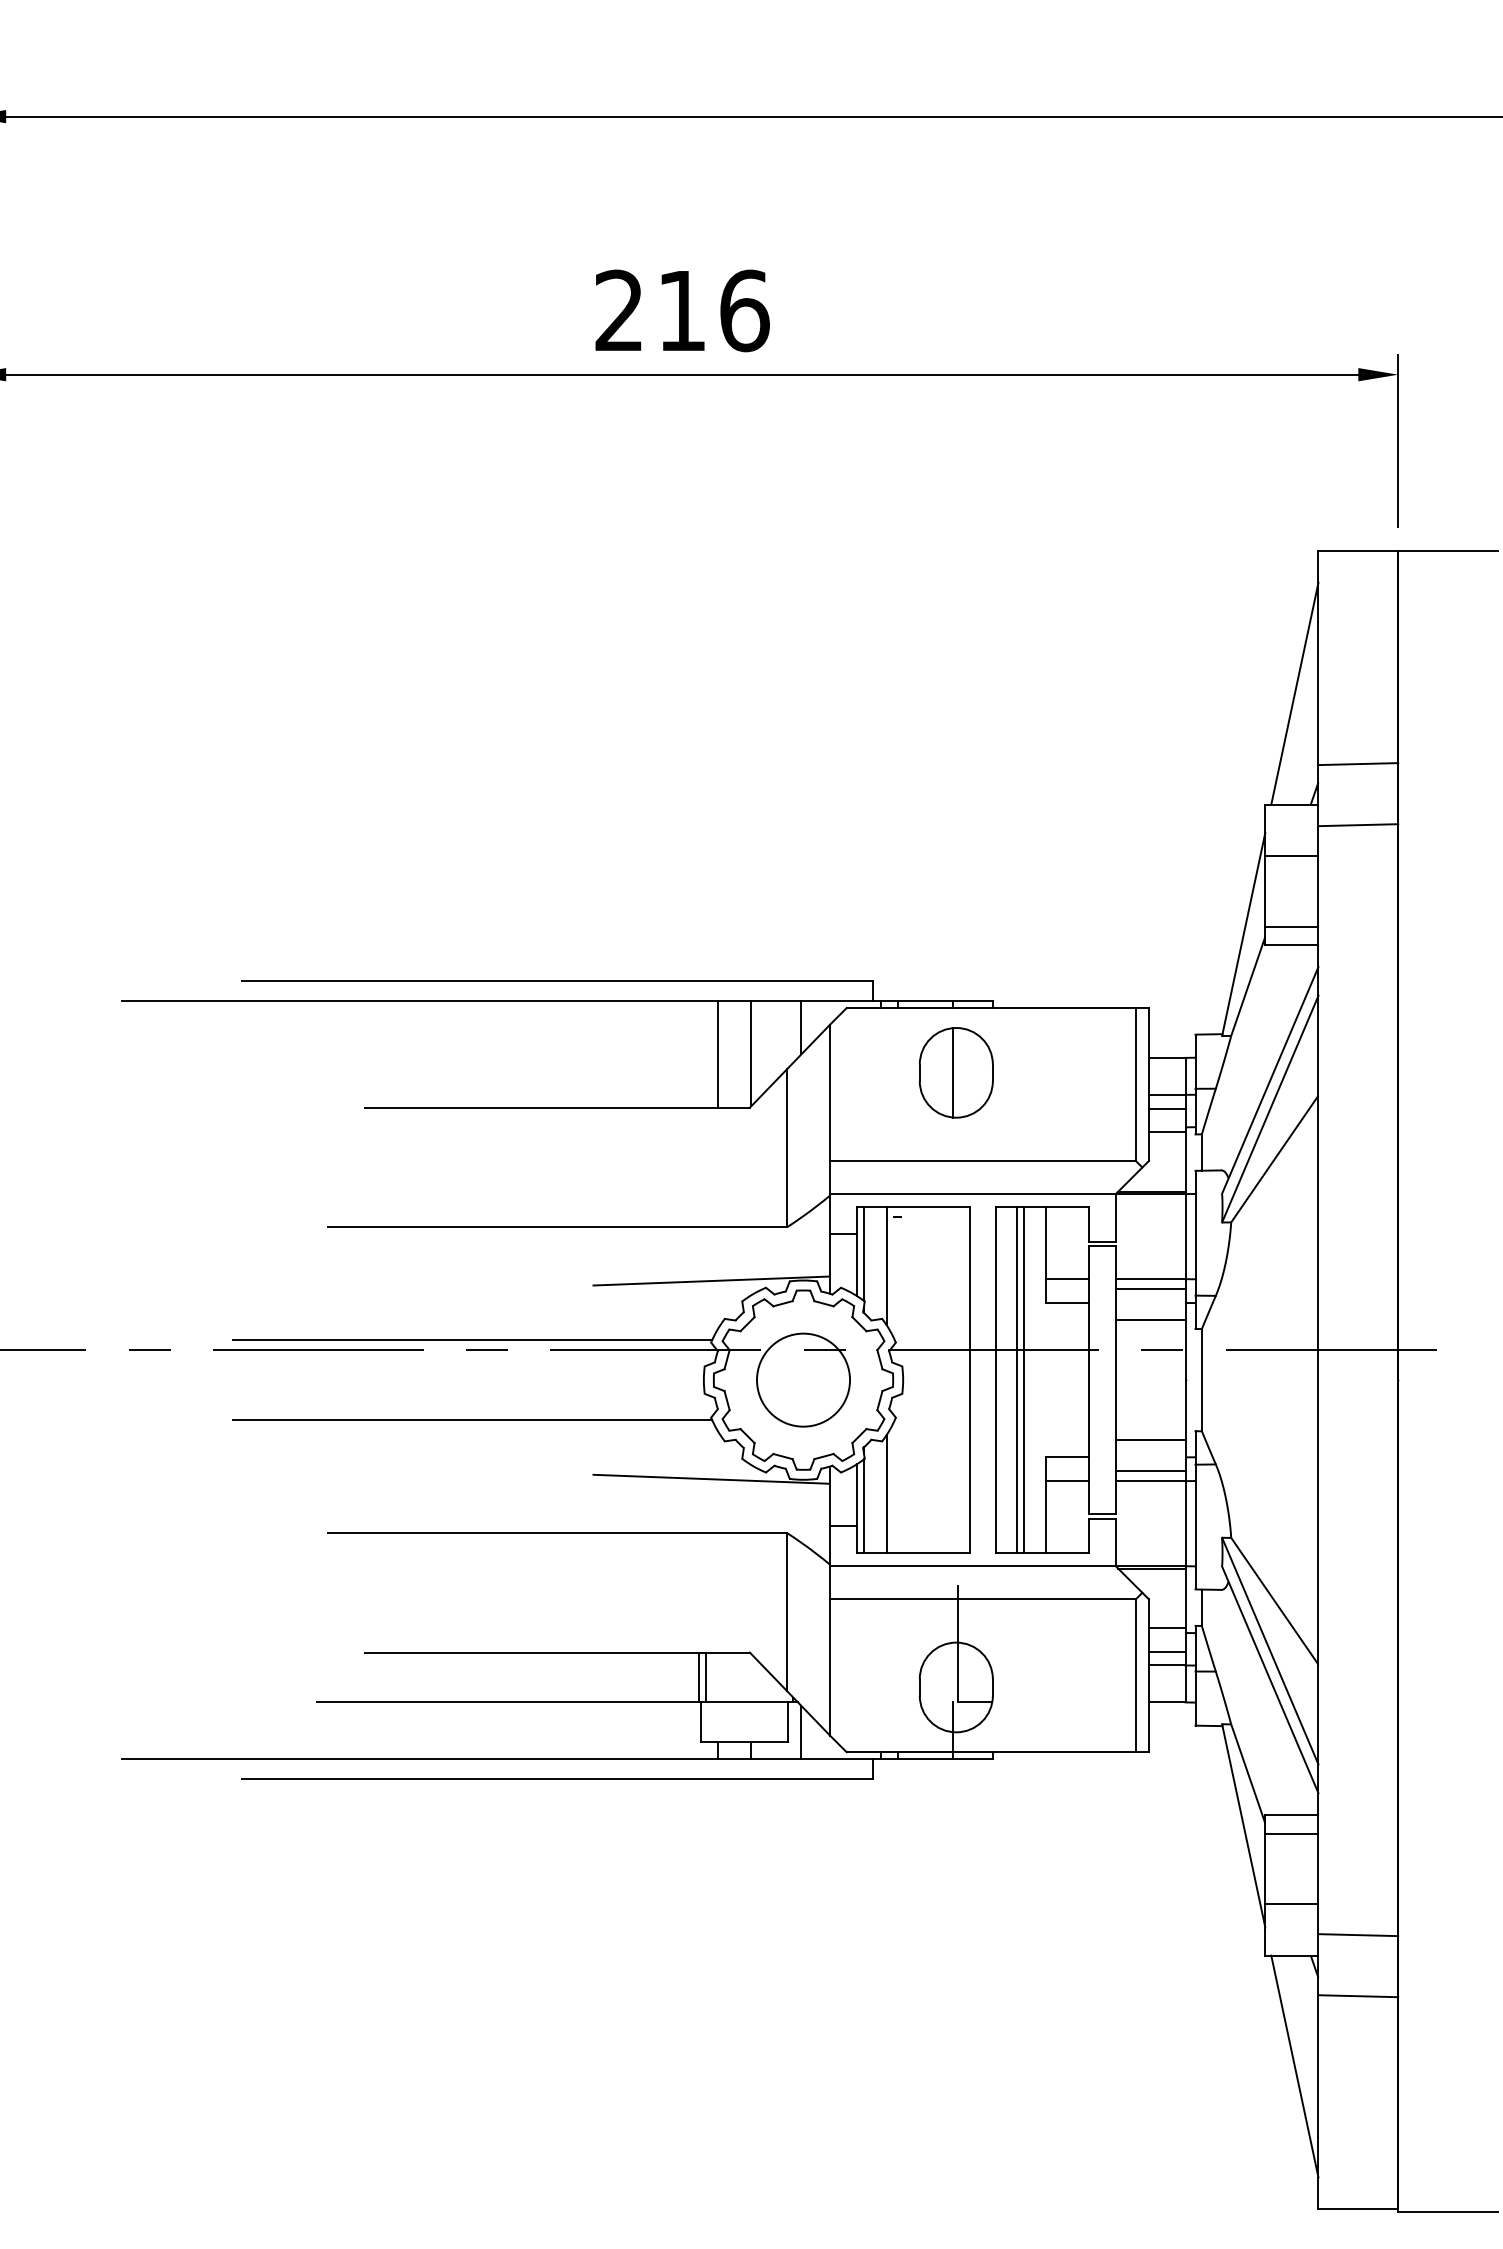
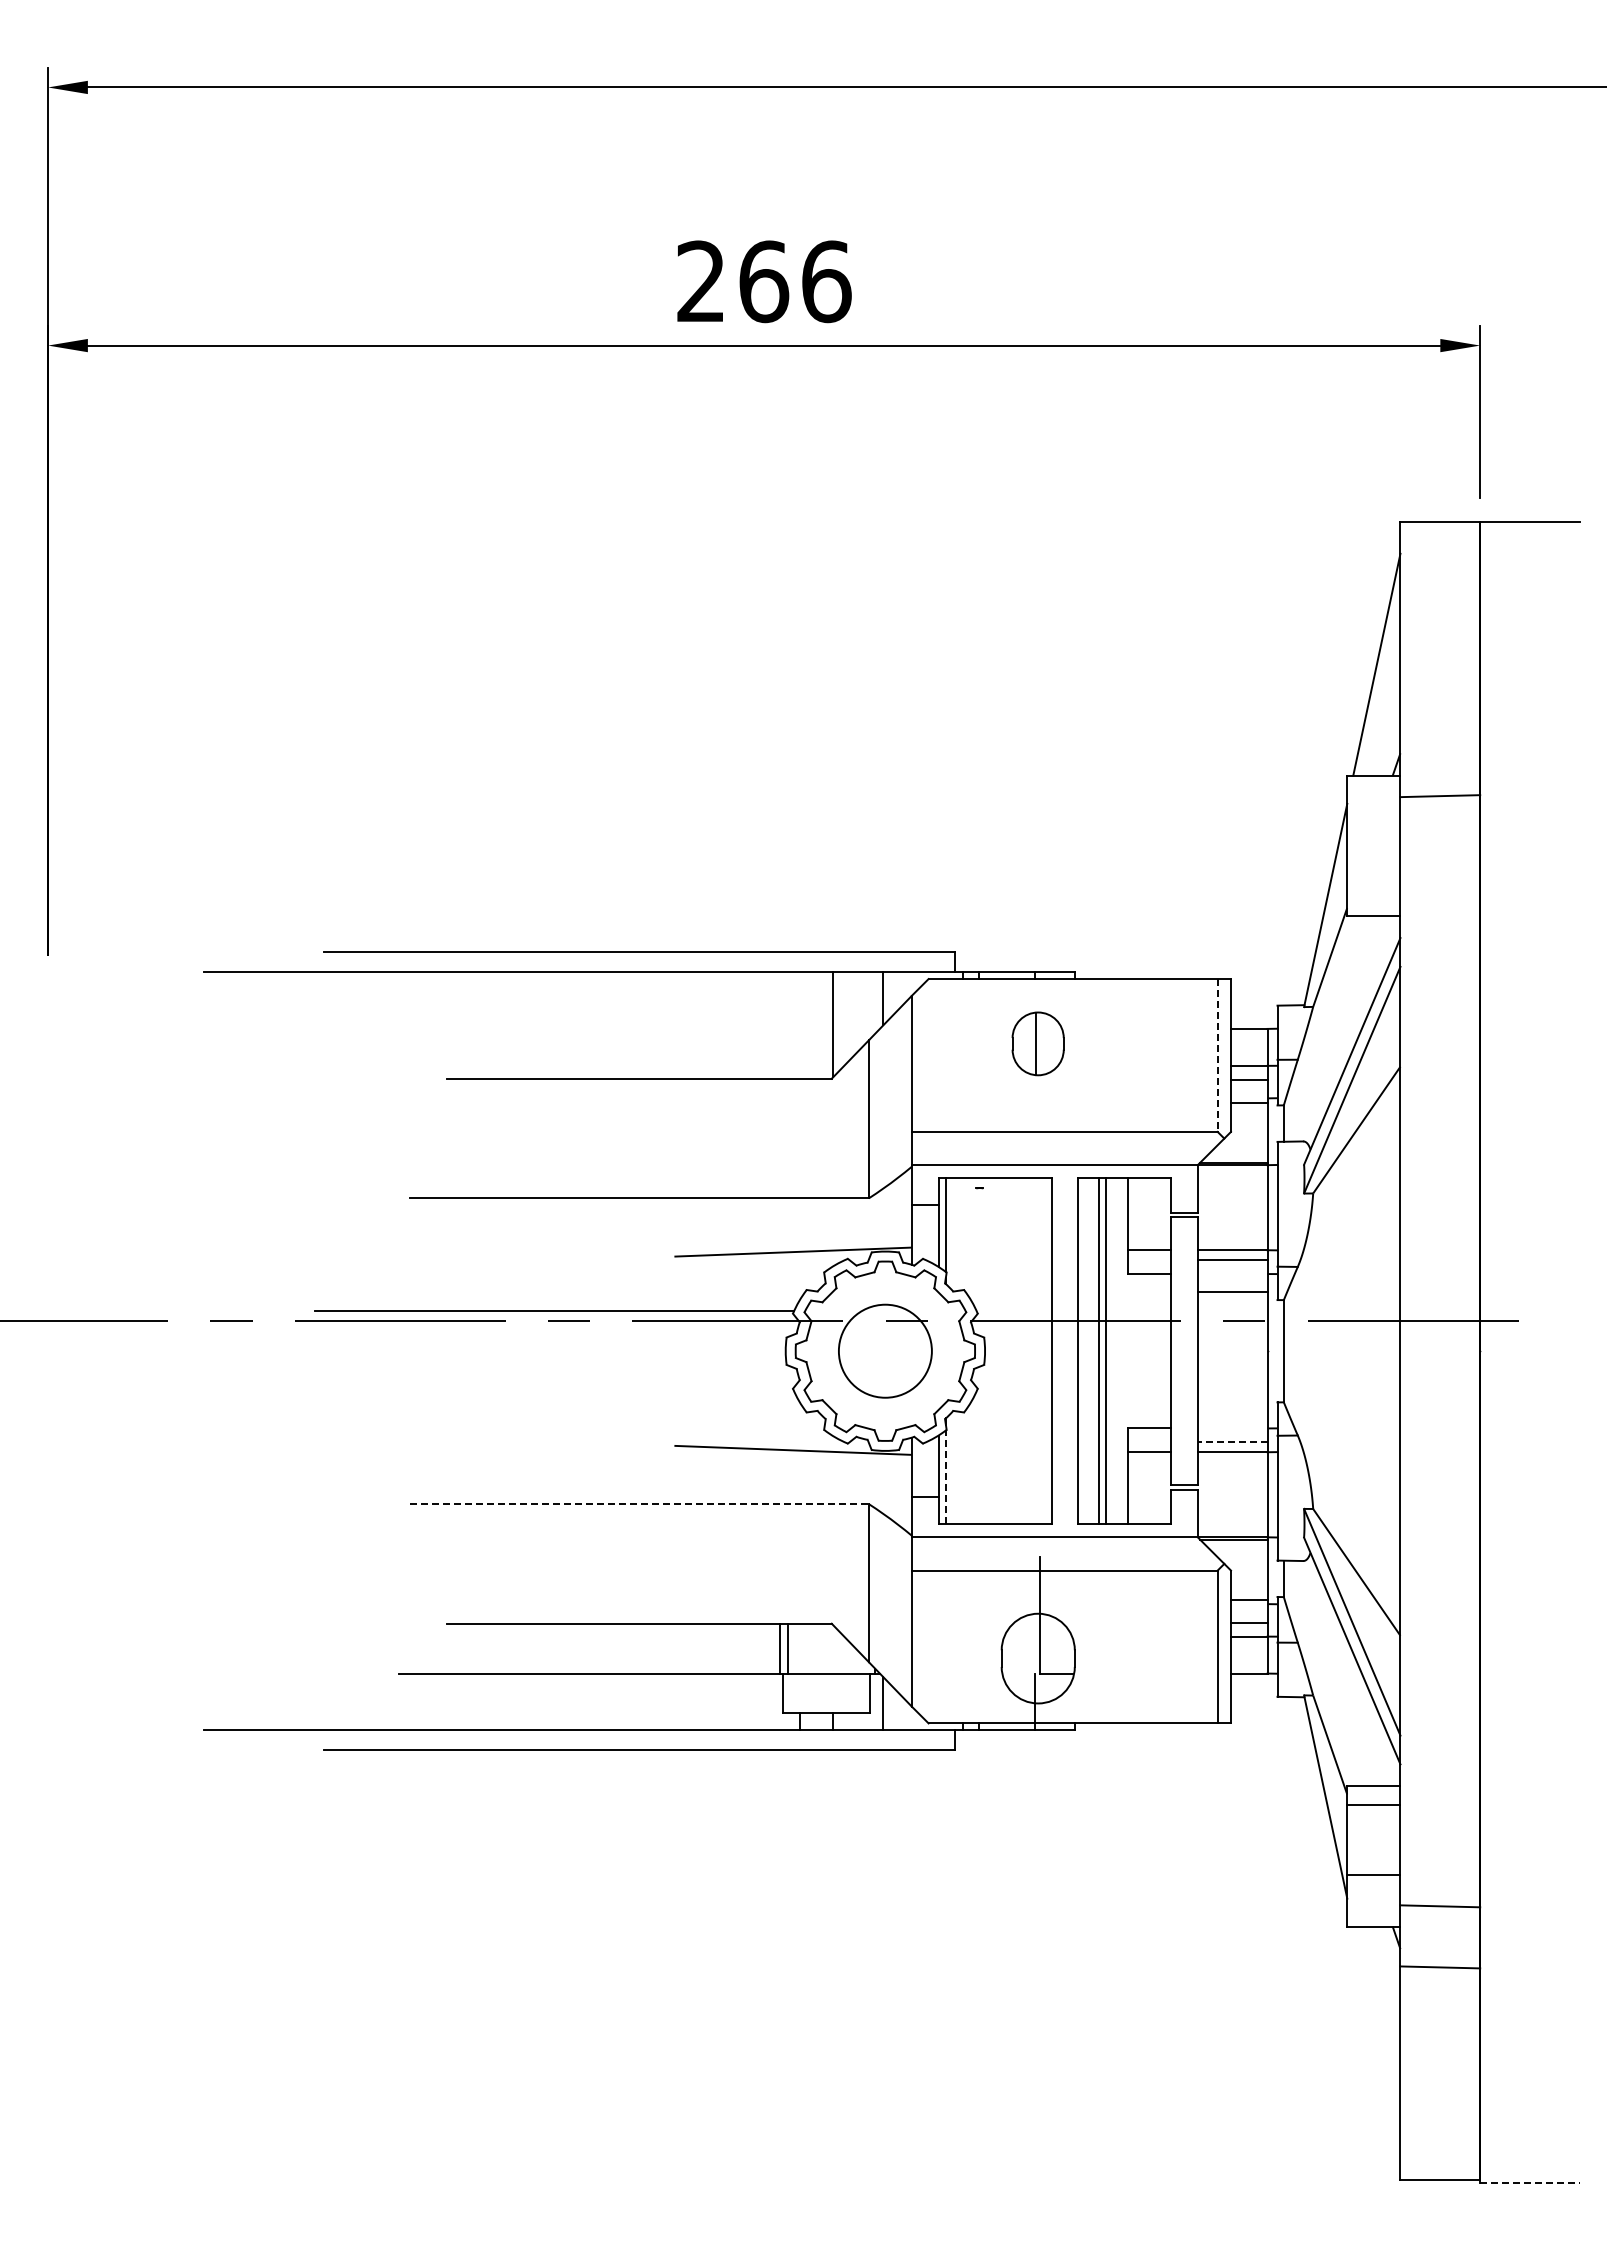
text: (682, 310) -> (764, 281), 216 -> 266
line: (1358, 764) -> (1440, 735), removed
line: (1291, 856) -> (1373, 827), removed
line: (1291, 926) -> (1373, 897), removed
line: (718, 1054) -> (800, 1025), removed
part: (955, 1072) -> (1037, 1043), size x0.7
line: (1135, 1085) -> (1217, 1056), solid -> dashed
line: (886, 1266) -> (968, 1237), removed
line: (472, 1420) -> (554, 1391), removed
line: (1150, 1439) -> (1232, 1410), removed
line: (1150, 1471) -> (1232, 1442), solid -> dashed
line: (886, 1494) -> (968, 1465), removed
line: (863, 1506) -> (945, 1477), solid -> dashed
line: (558, 1533) -> (640, 1504), solid -> dashed
line: (1294, 2066) -> (1376, 2037), removed
line: (1448, 2212) -> (1530, 2183), solid -> dashed

